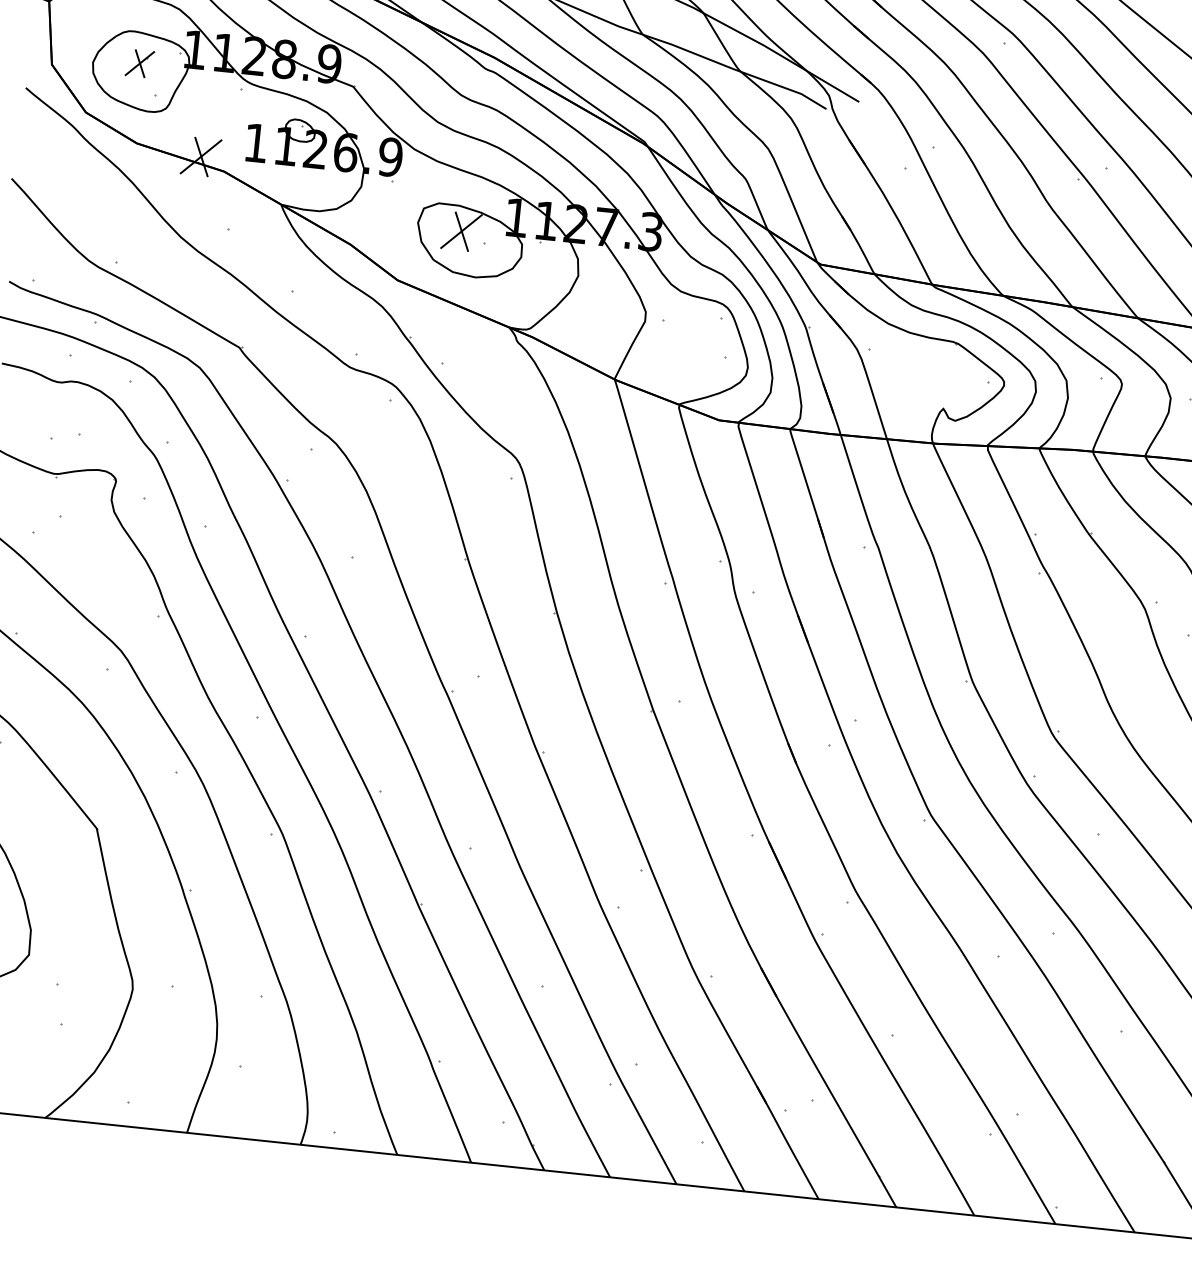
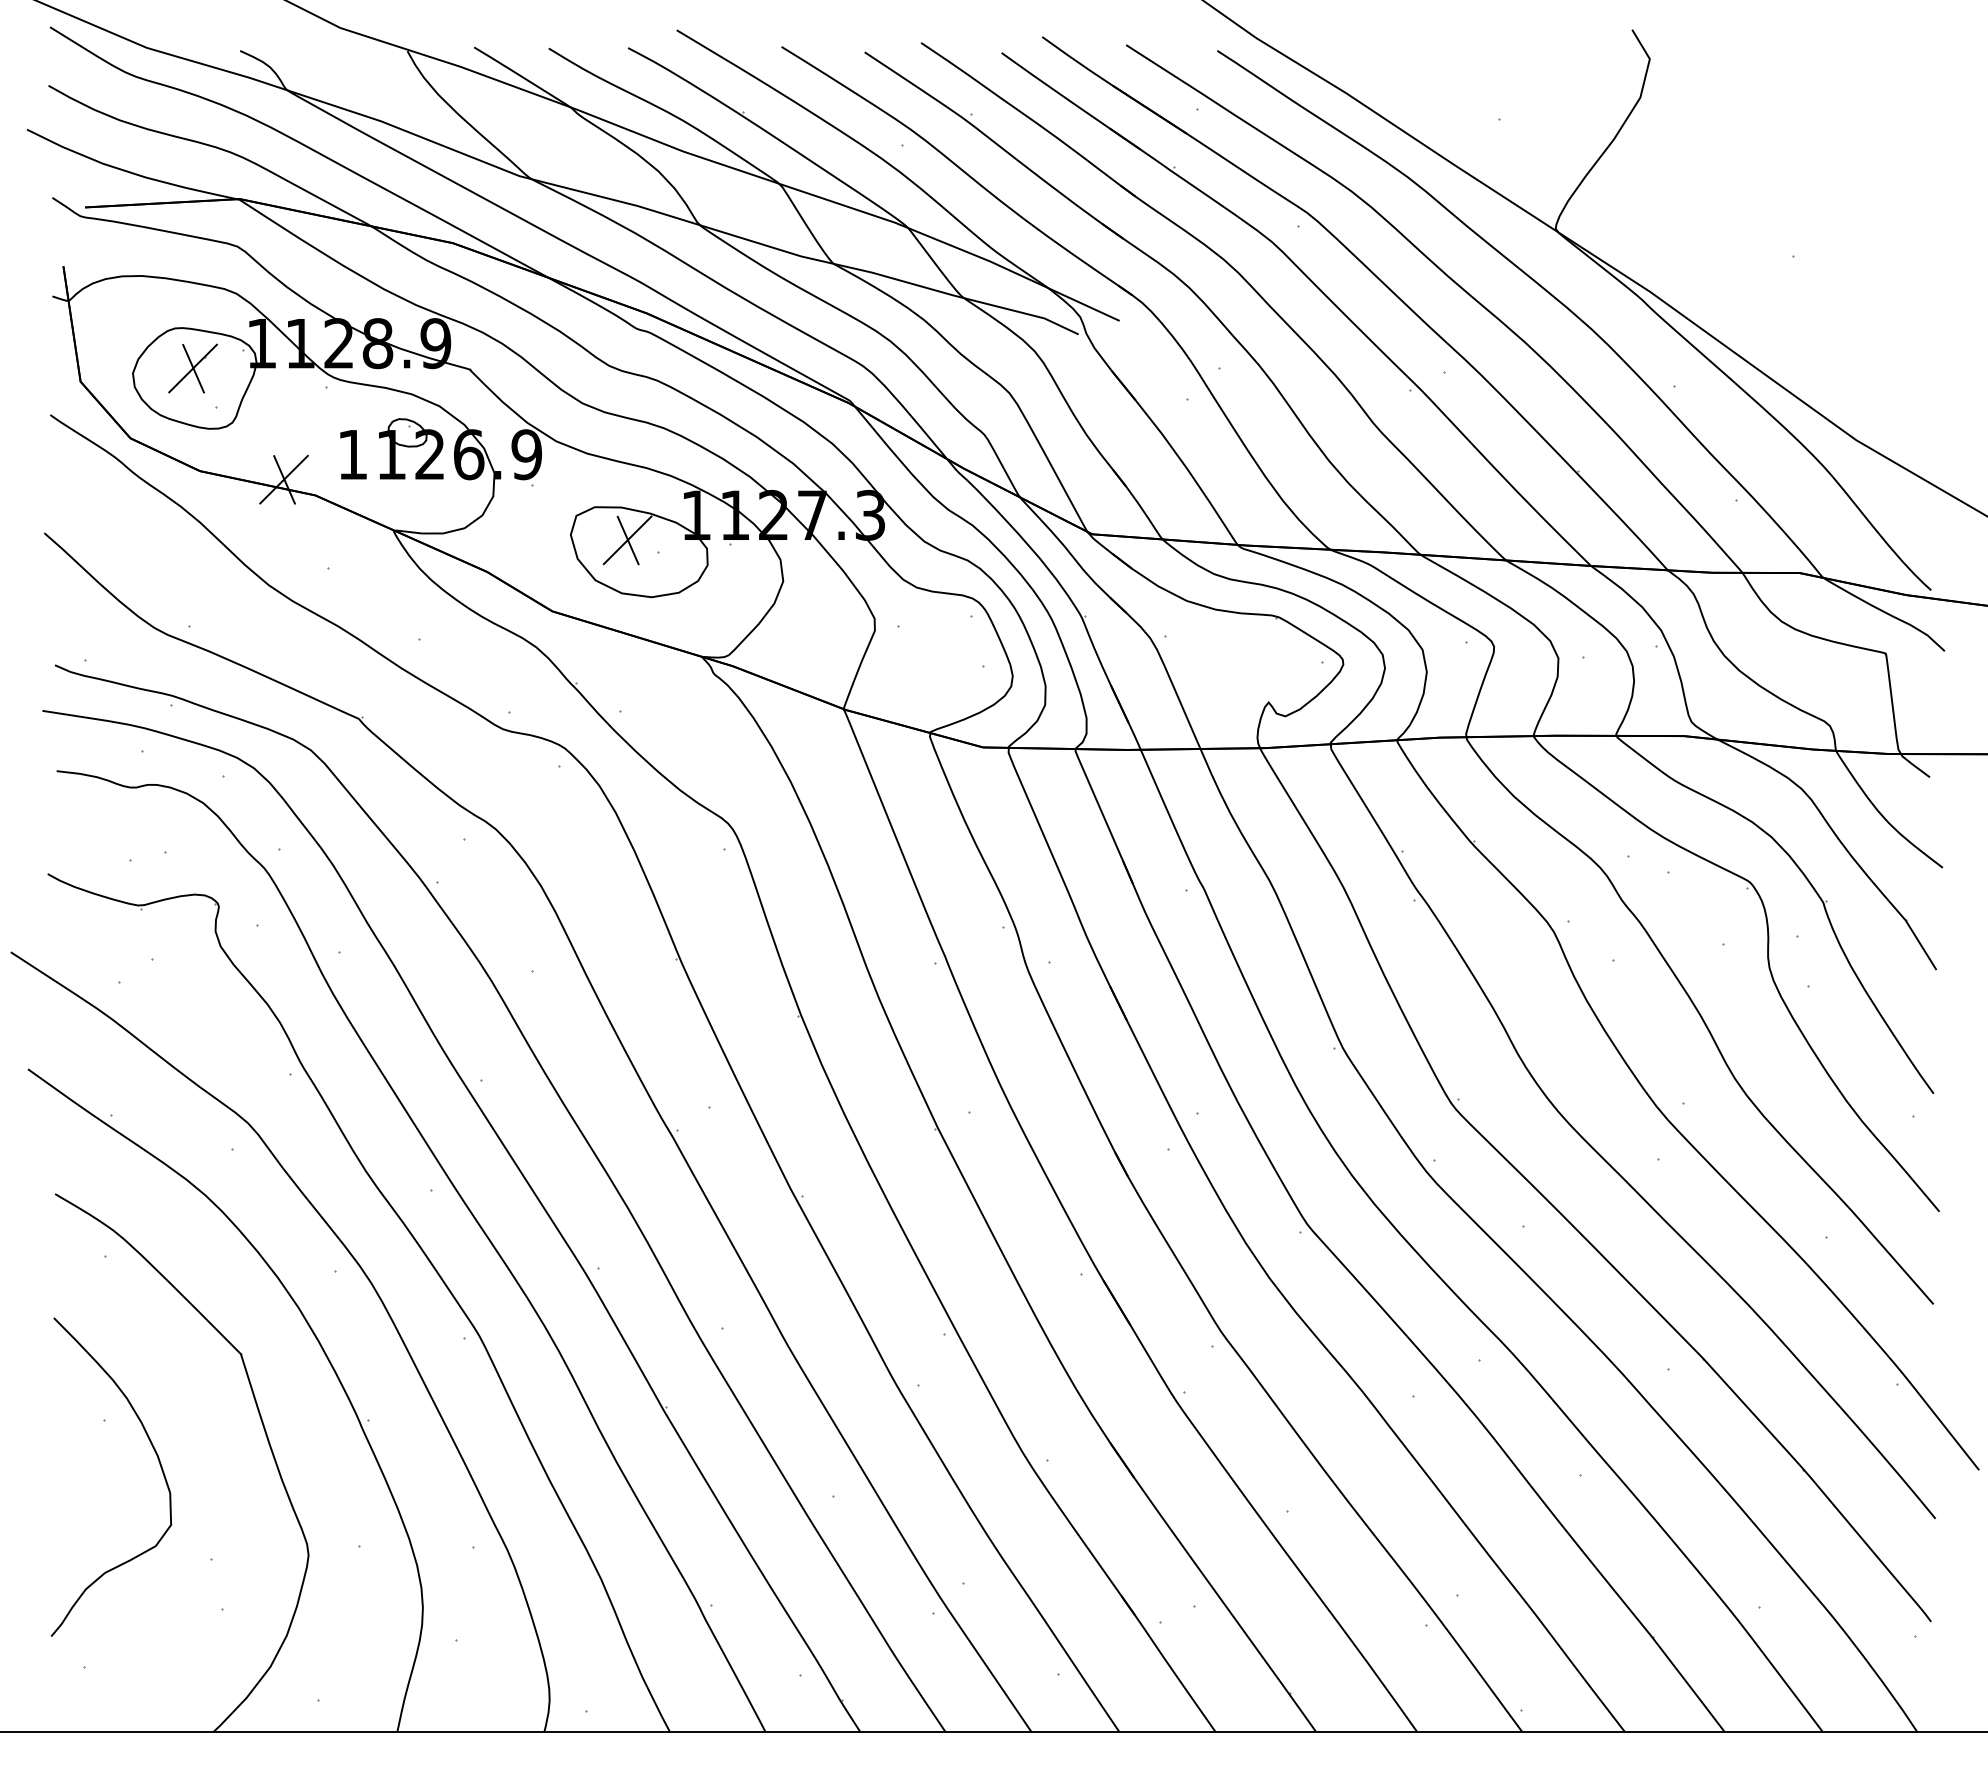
part: (139, 63) -> (192, 368), size x1.43

